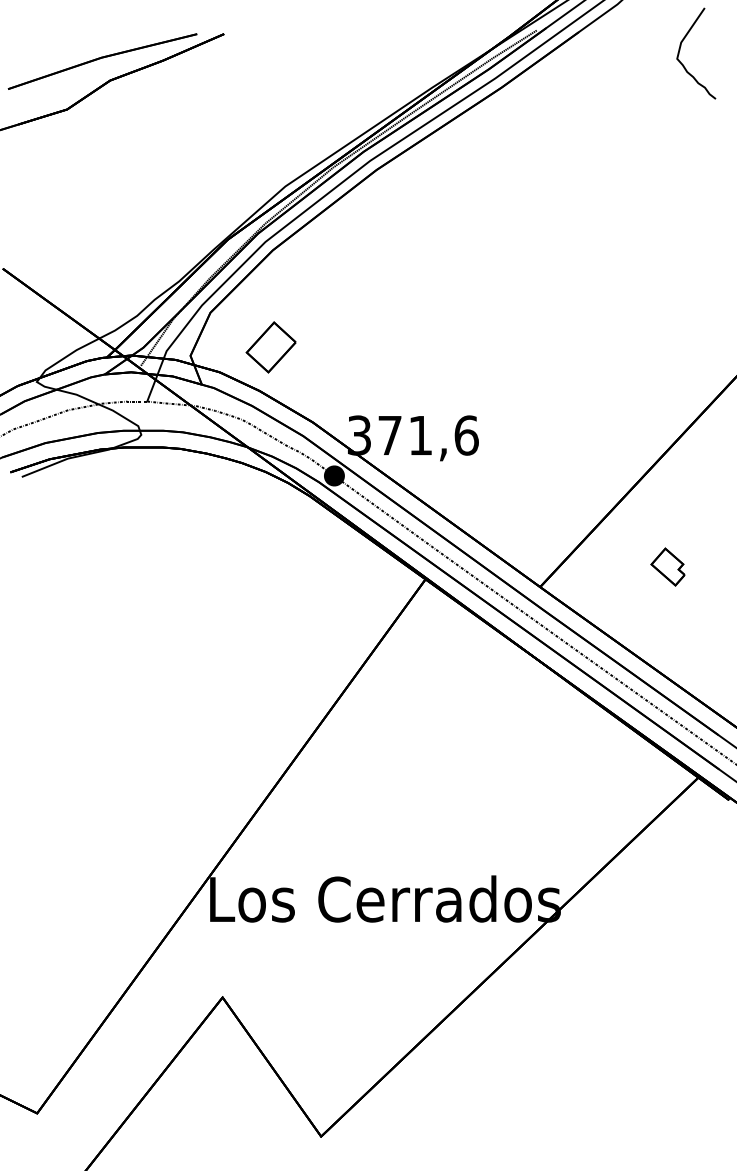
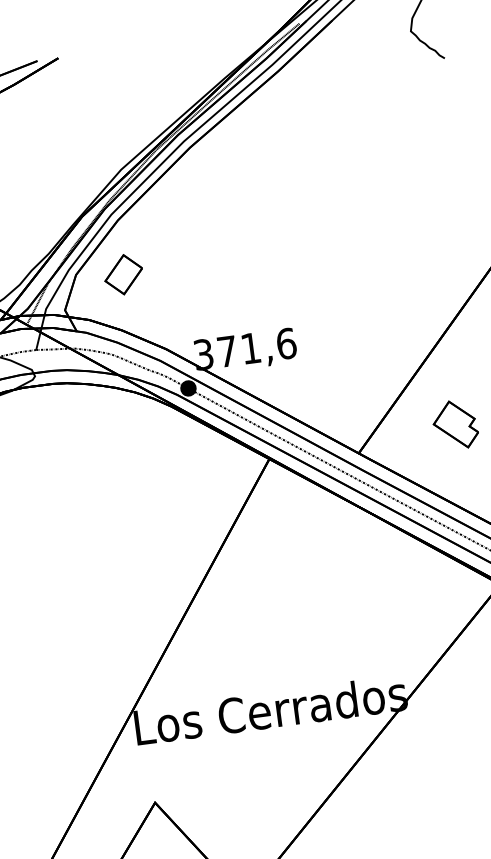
part: (270, 347) -> (123, 274), moved
part: (667, 566) -> (455, 424), size x1.67

